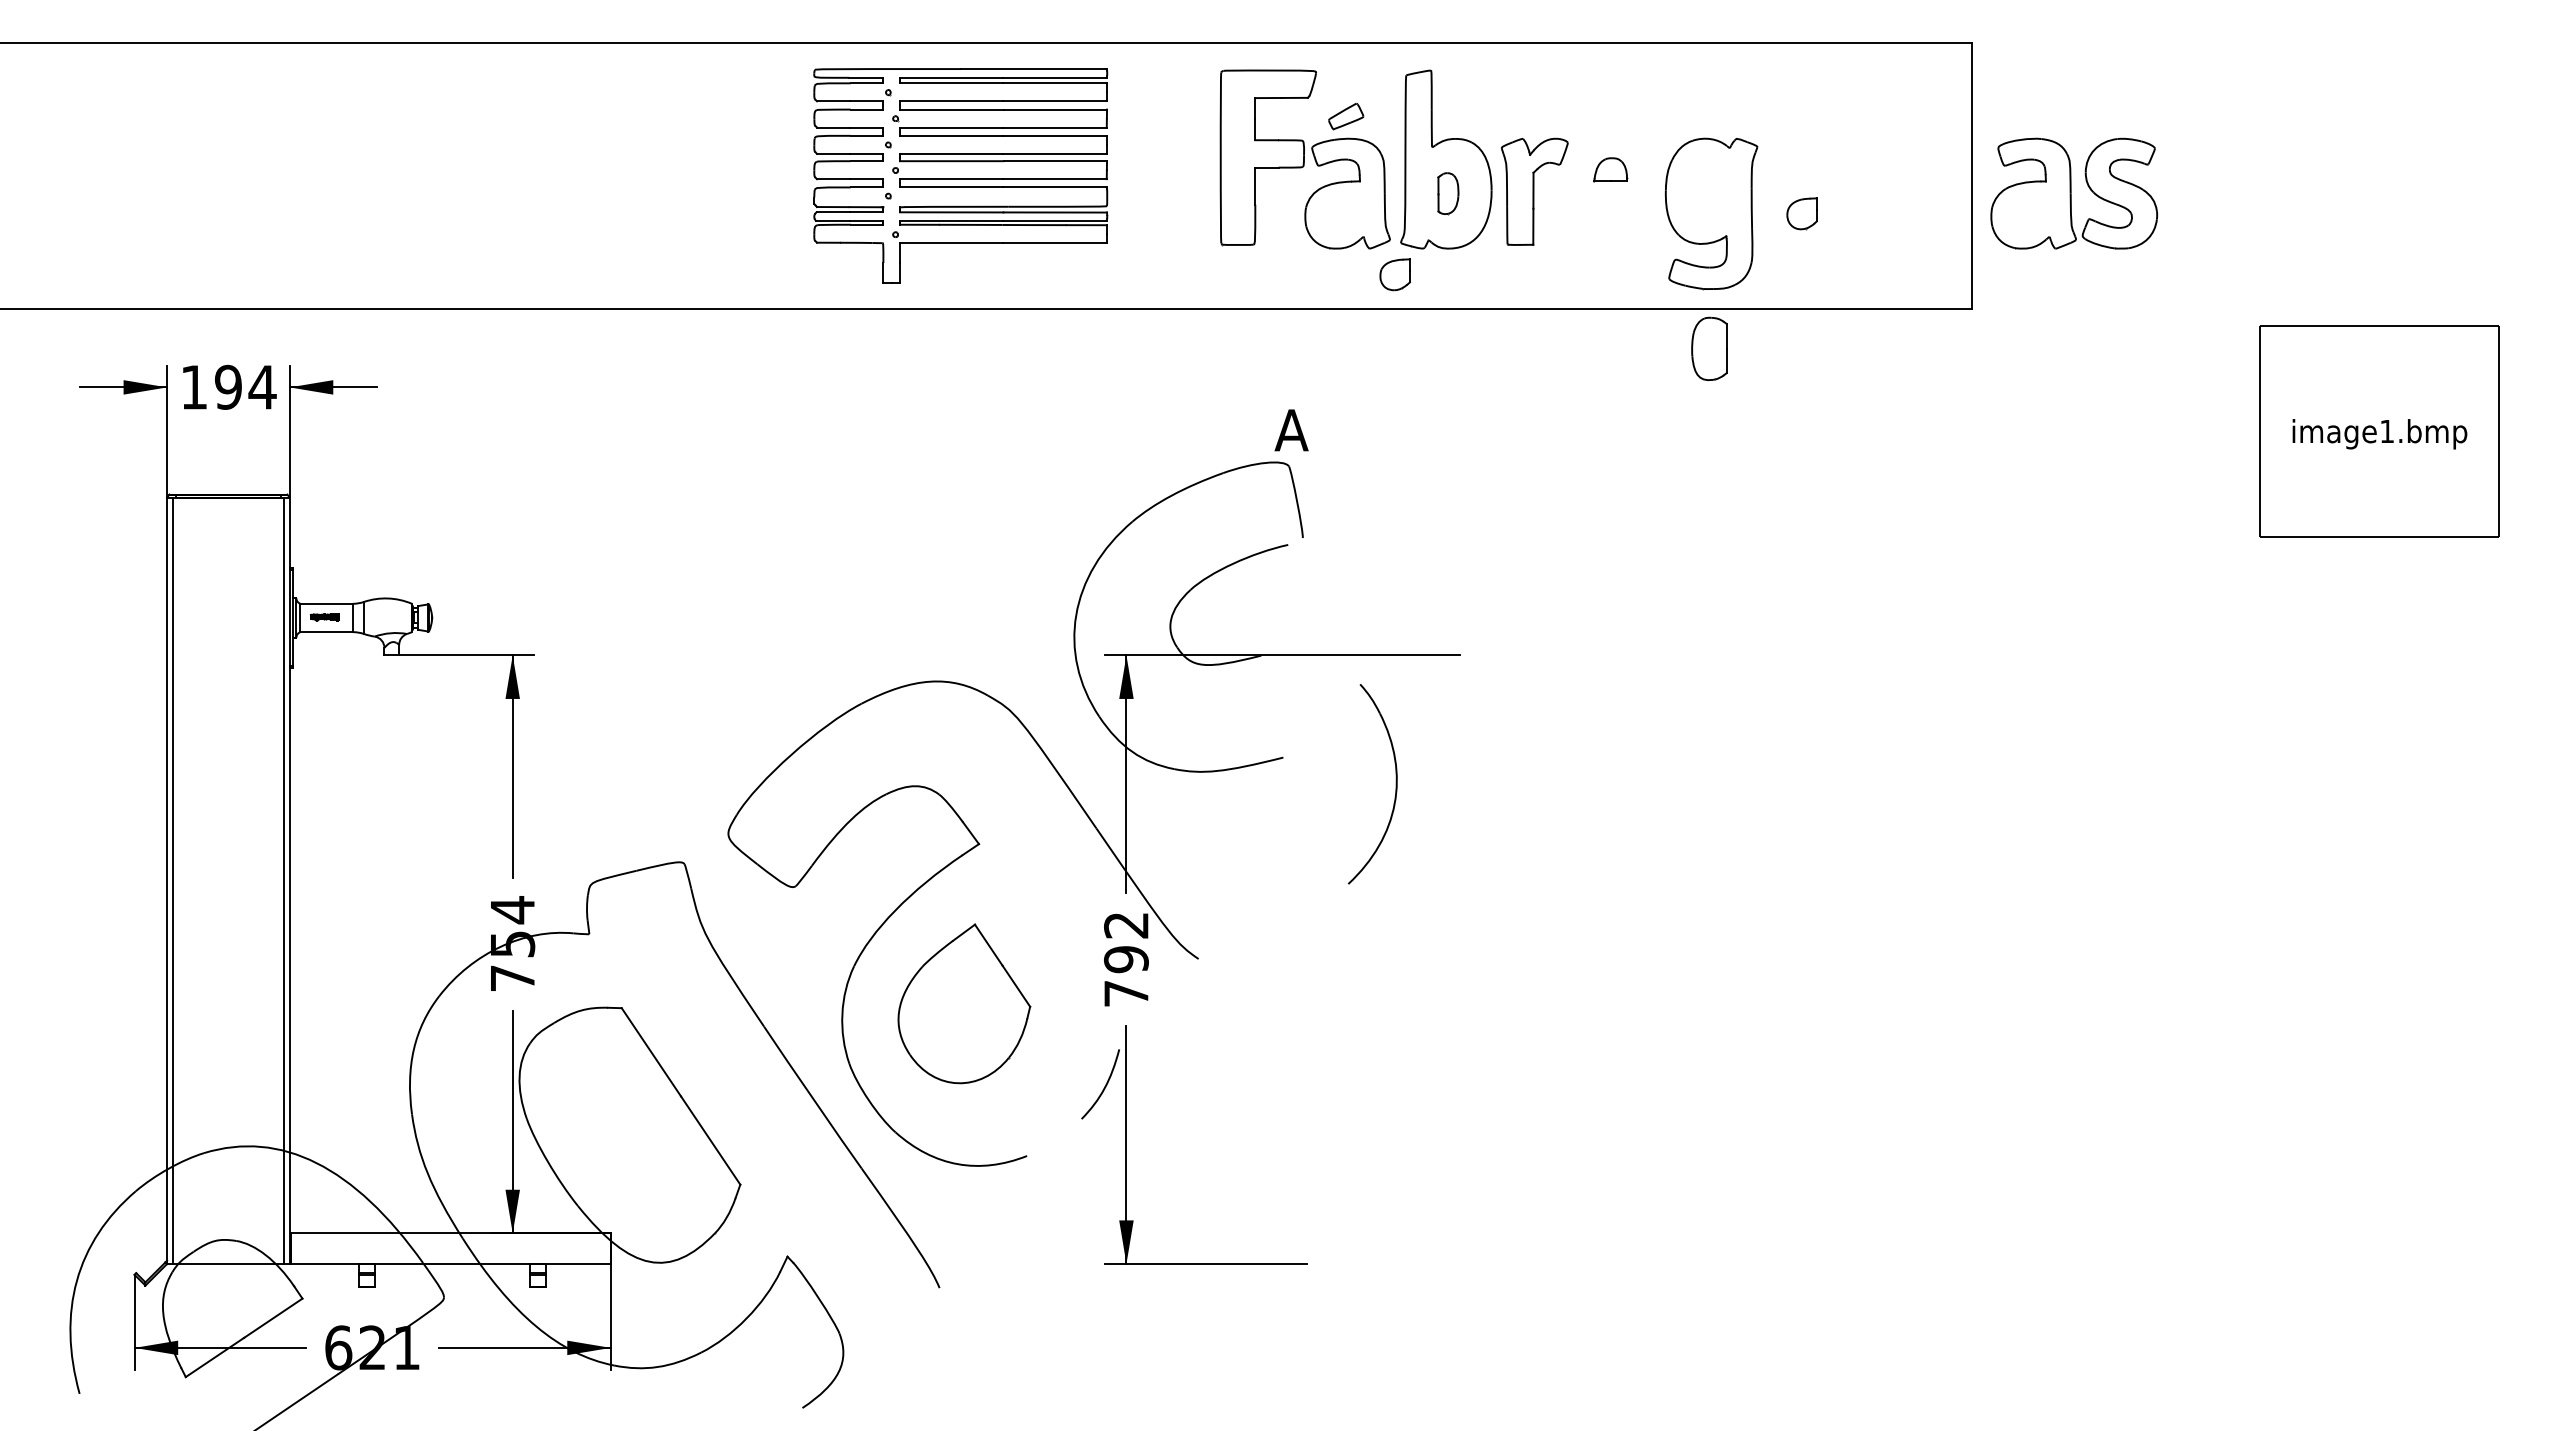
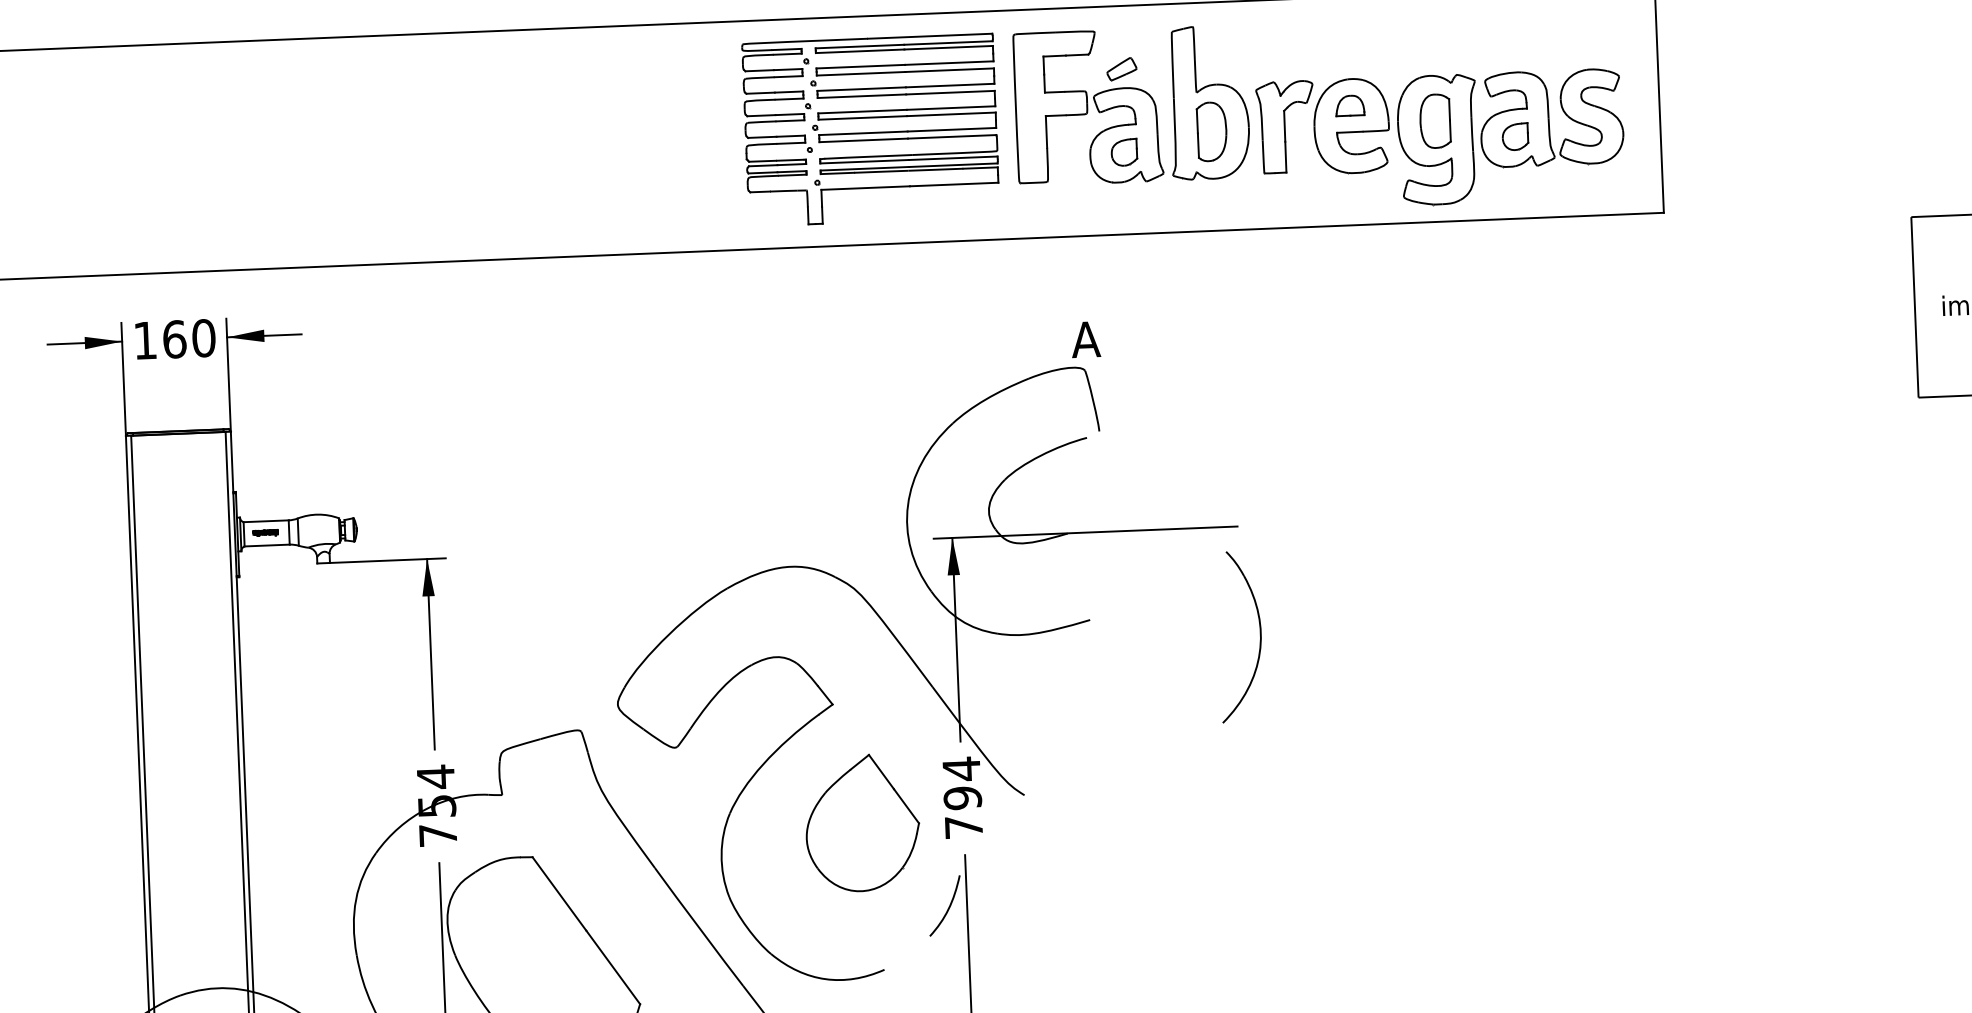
part: (960, 175) -> (870, 129), moved
part: (1448, 193) -> (1212, 131), size x1.67
part: (1611, 193) -> (1351, 125), added
part: (2074, 193) -> (1551, 117), moved
part: (1394, 274) -> (1123, 152), moved
part: (1709, 348) -> (1435, 120), moved
text: (245, 386) -> (189, 338), 194 -> 160
part: (1395, 784) -> (1259, 636), moved
text: (1126, 925) -> (961, 769), 792 -> 794
part: (964, 1003) -> (862, 822), moved

